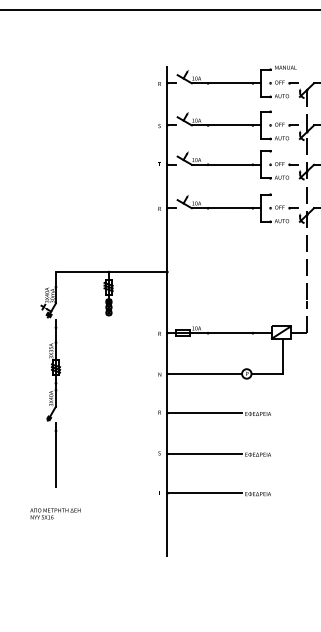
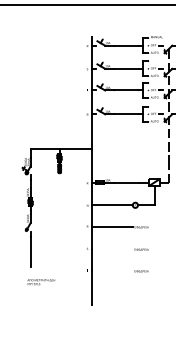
line: (203, 454) -> (111, 249), removed
line: (203, 492) -> (111, 270), removed
text: (55, 514) -> (41, 282), moved

